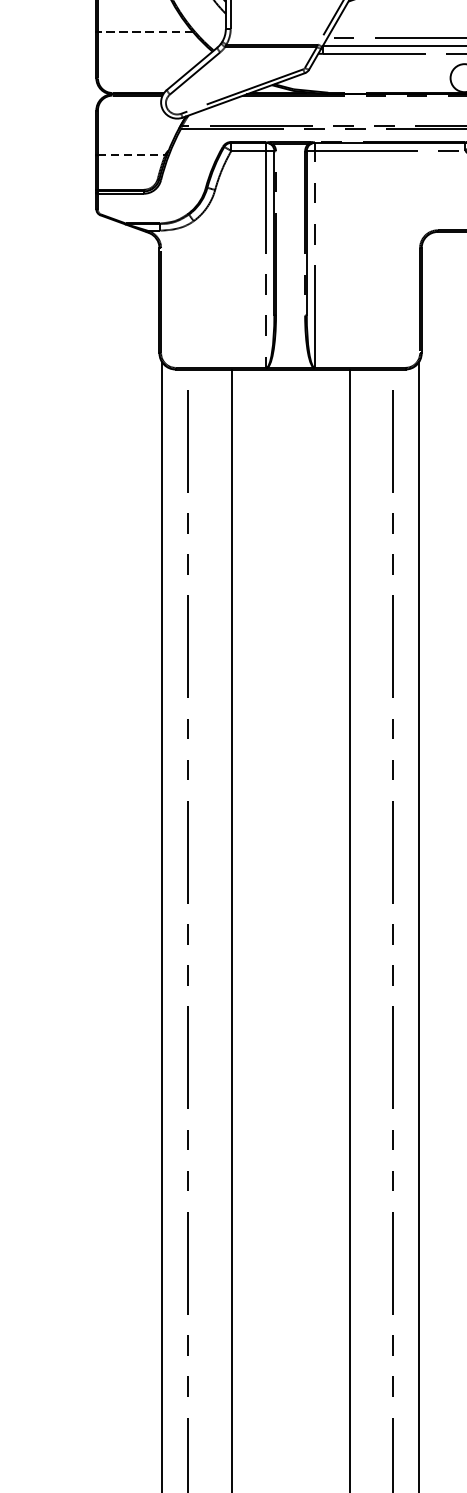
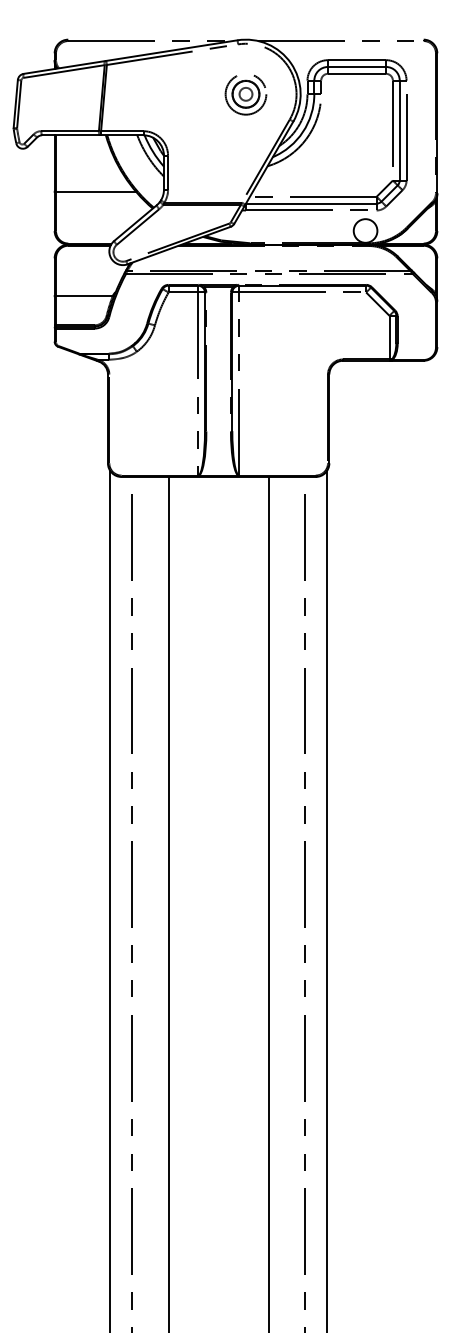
line: (144, 31) -> (95, 191), dashed -> solid
line: (131, 155) -> (84, 296), dashed -> solid

